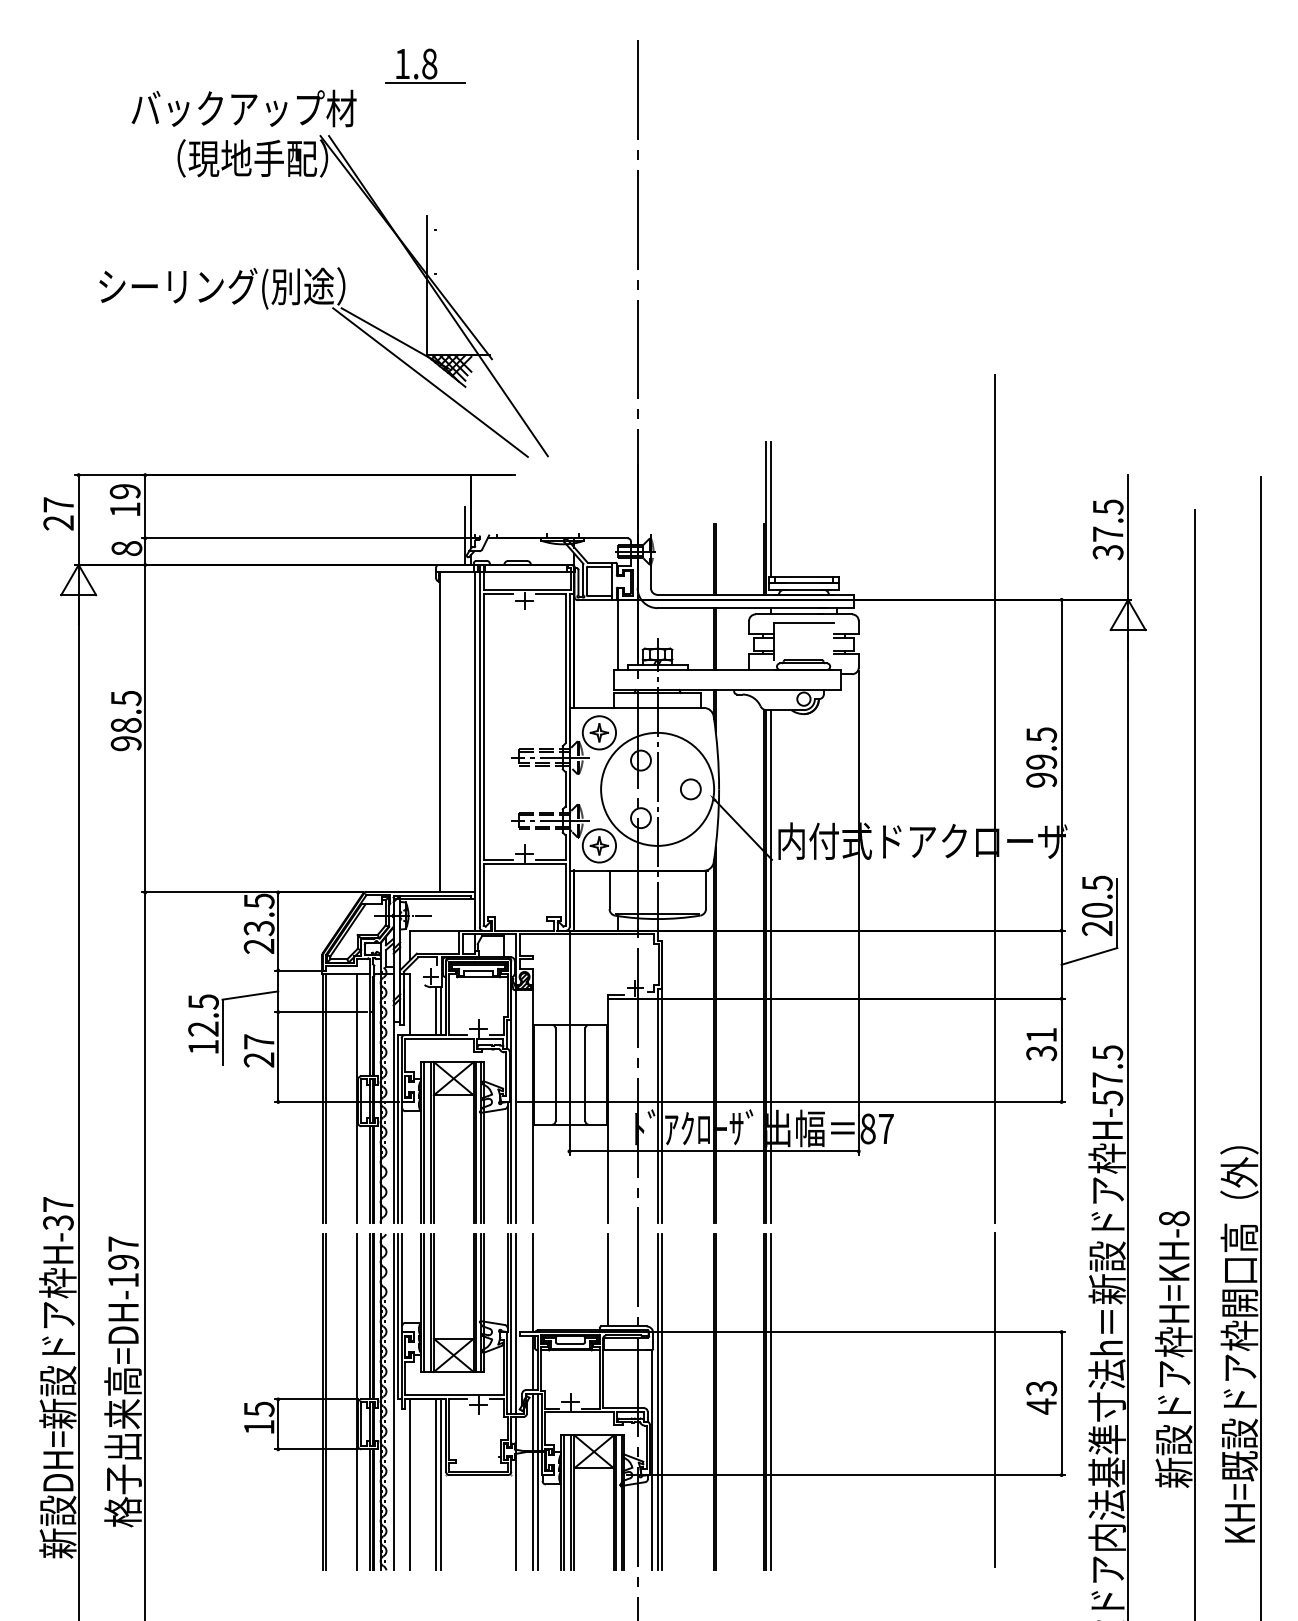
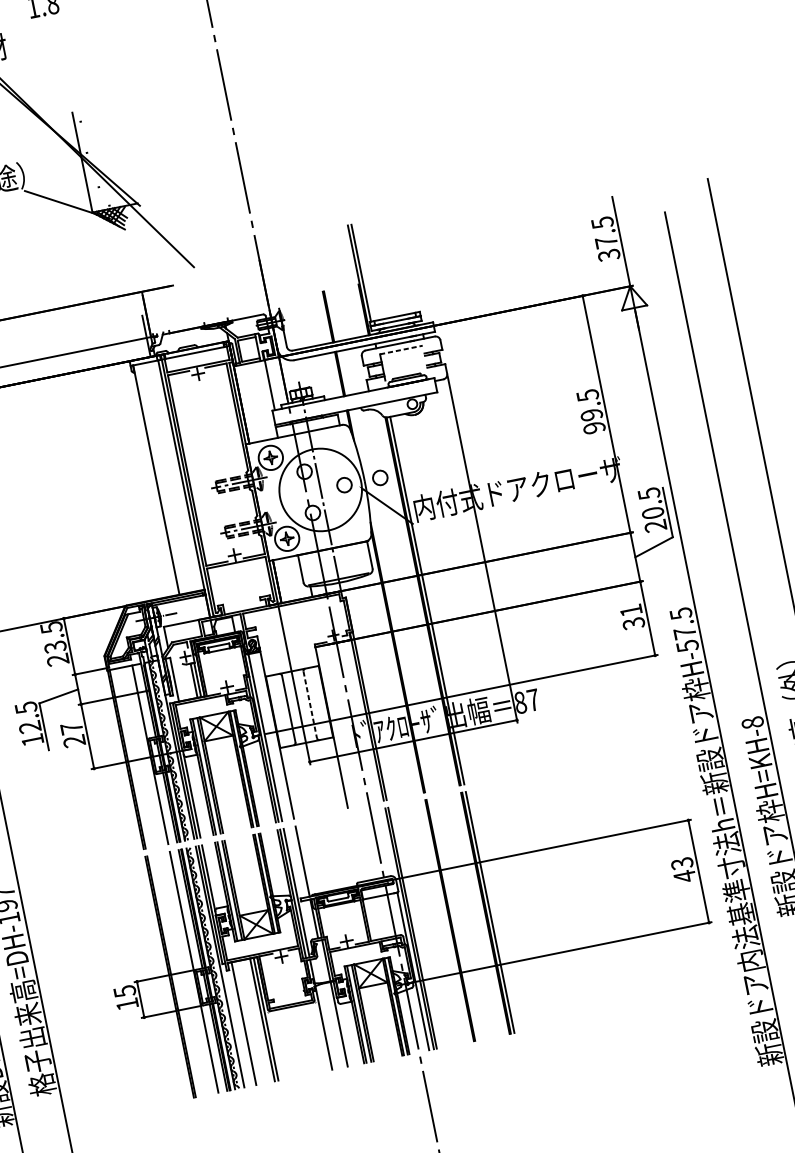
line: (425, 83) -> (52, 17), removed
line: (430, 382) -> (99, 231), removed
line: (803, 623) -> (401, 350), solid -> dashed
circle: (740, 789) -> (380, 478), added
line: (995, 799) -> (564, 448), removed
line: (585, 1074) -> (310, 704), solid -> dashed
line: (608, 1280) -> (356, 848), removed
line: (995, 1400) -> (650, 878), removed
line: (532, 1481) -> (331, 1003), removed

